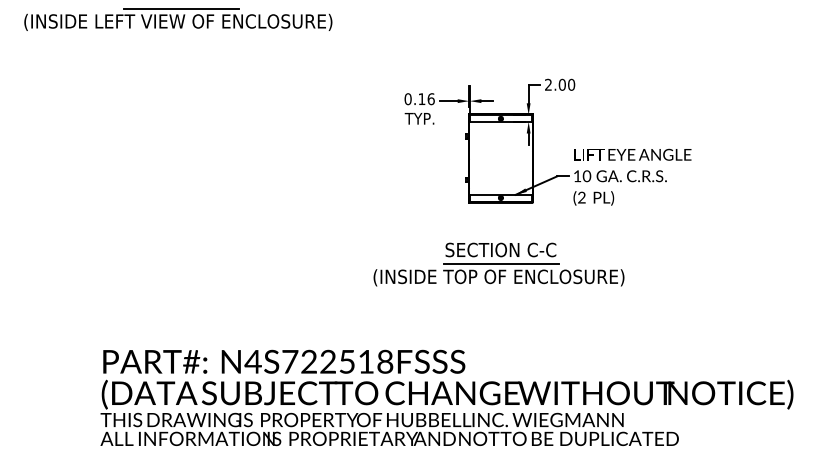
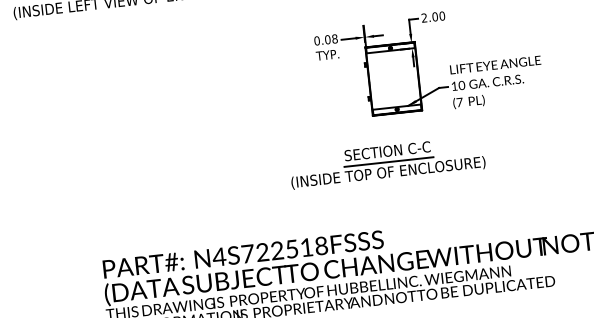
text: (426, 99) -> (331, 39), 0.16 -> 0.08
text: (581, 197) -> (459, 102), (2 -> (7
part: (498, 264) -> (386, 162), moved

